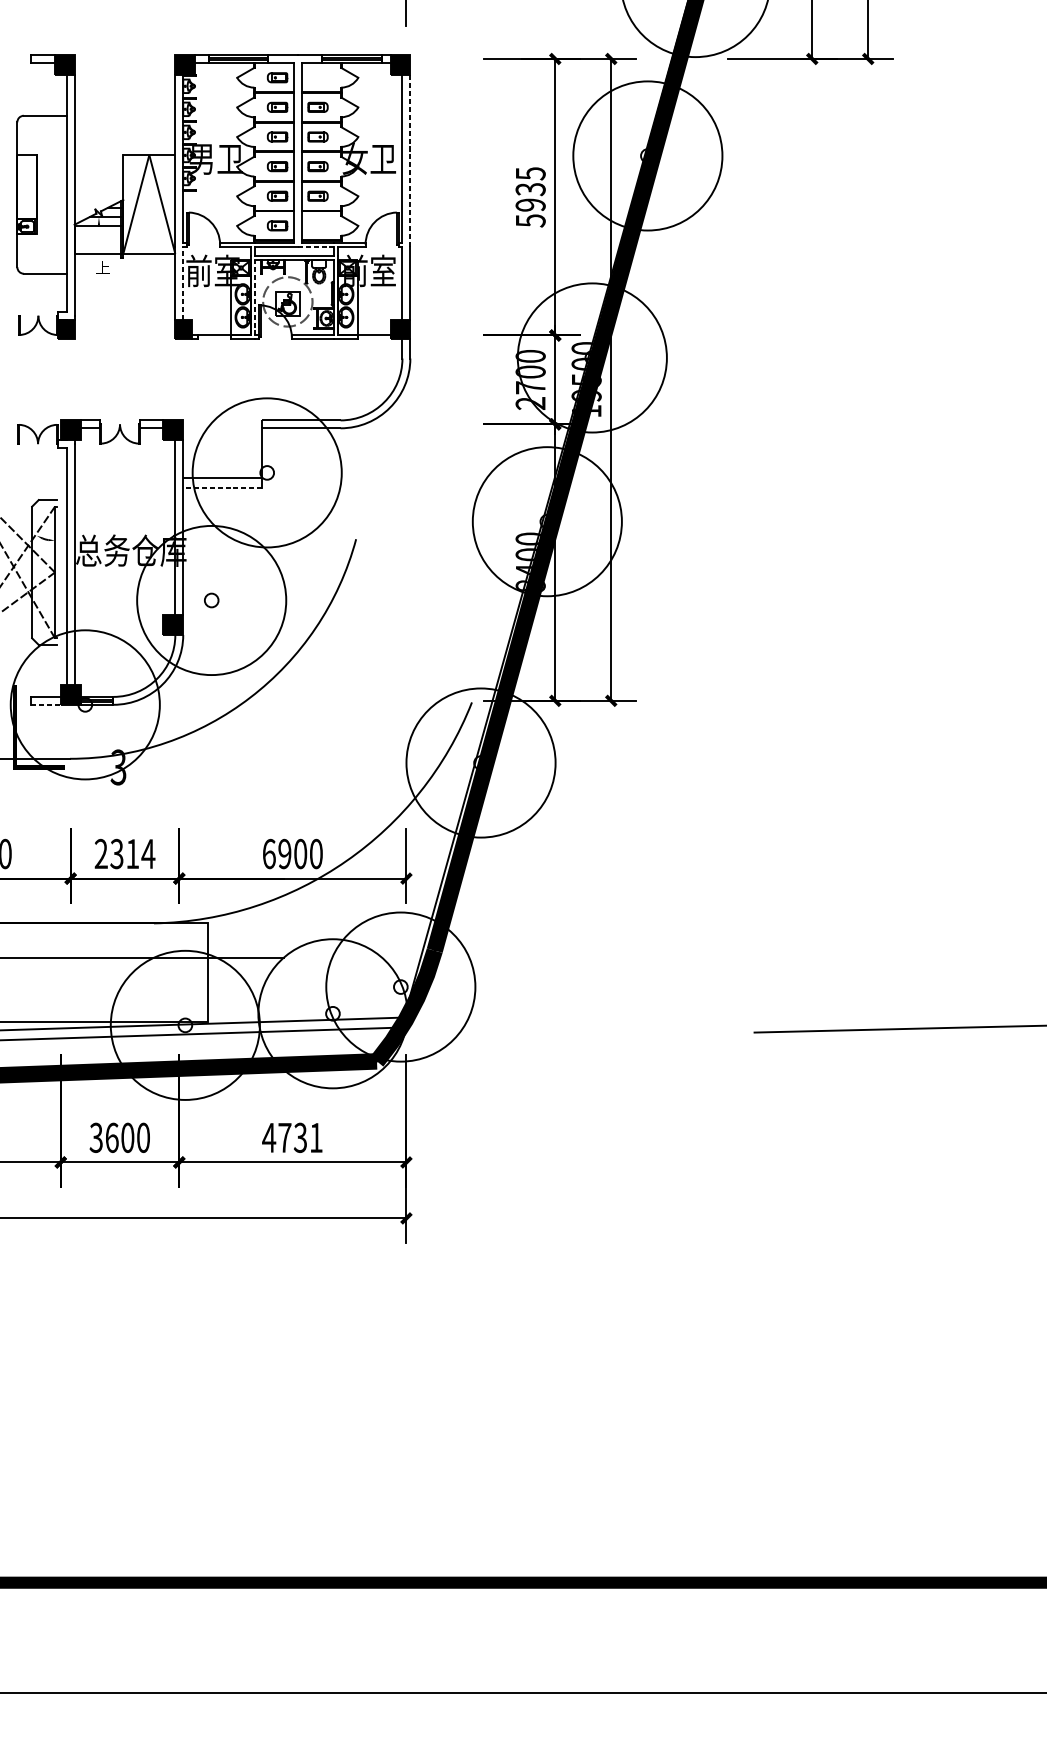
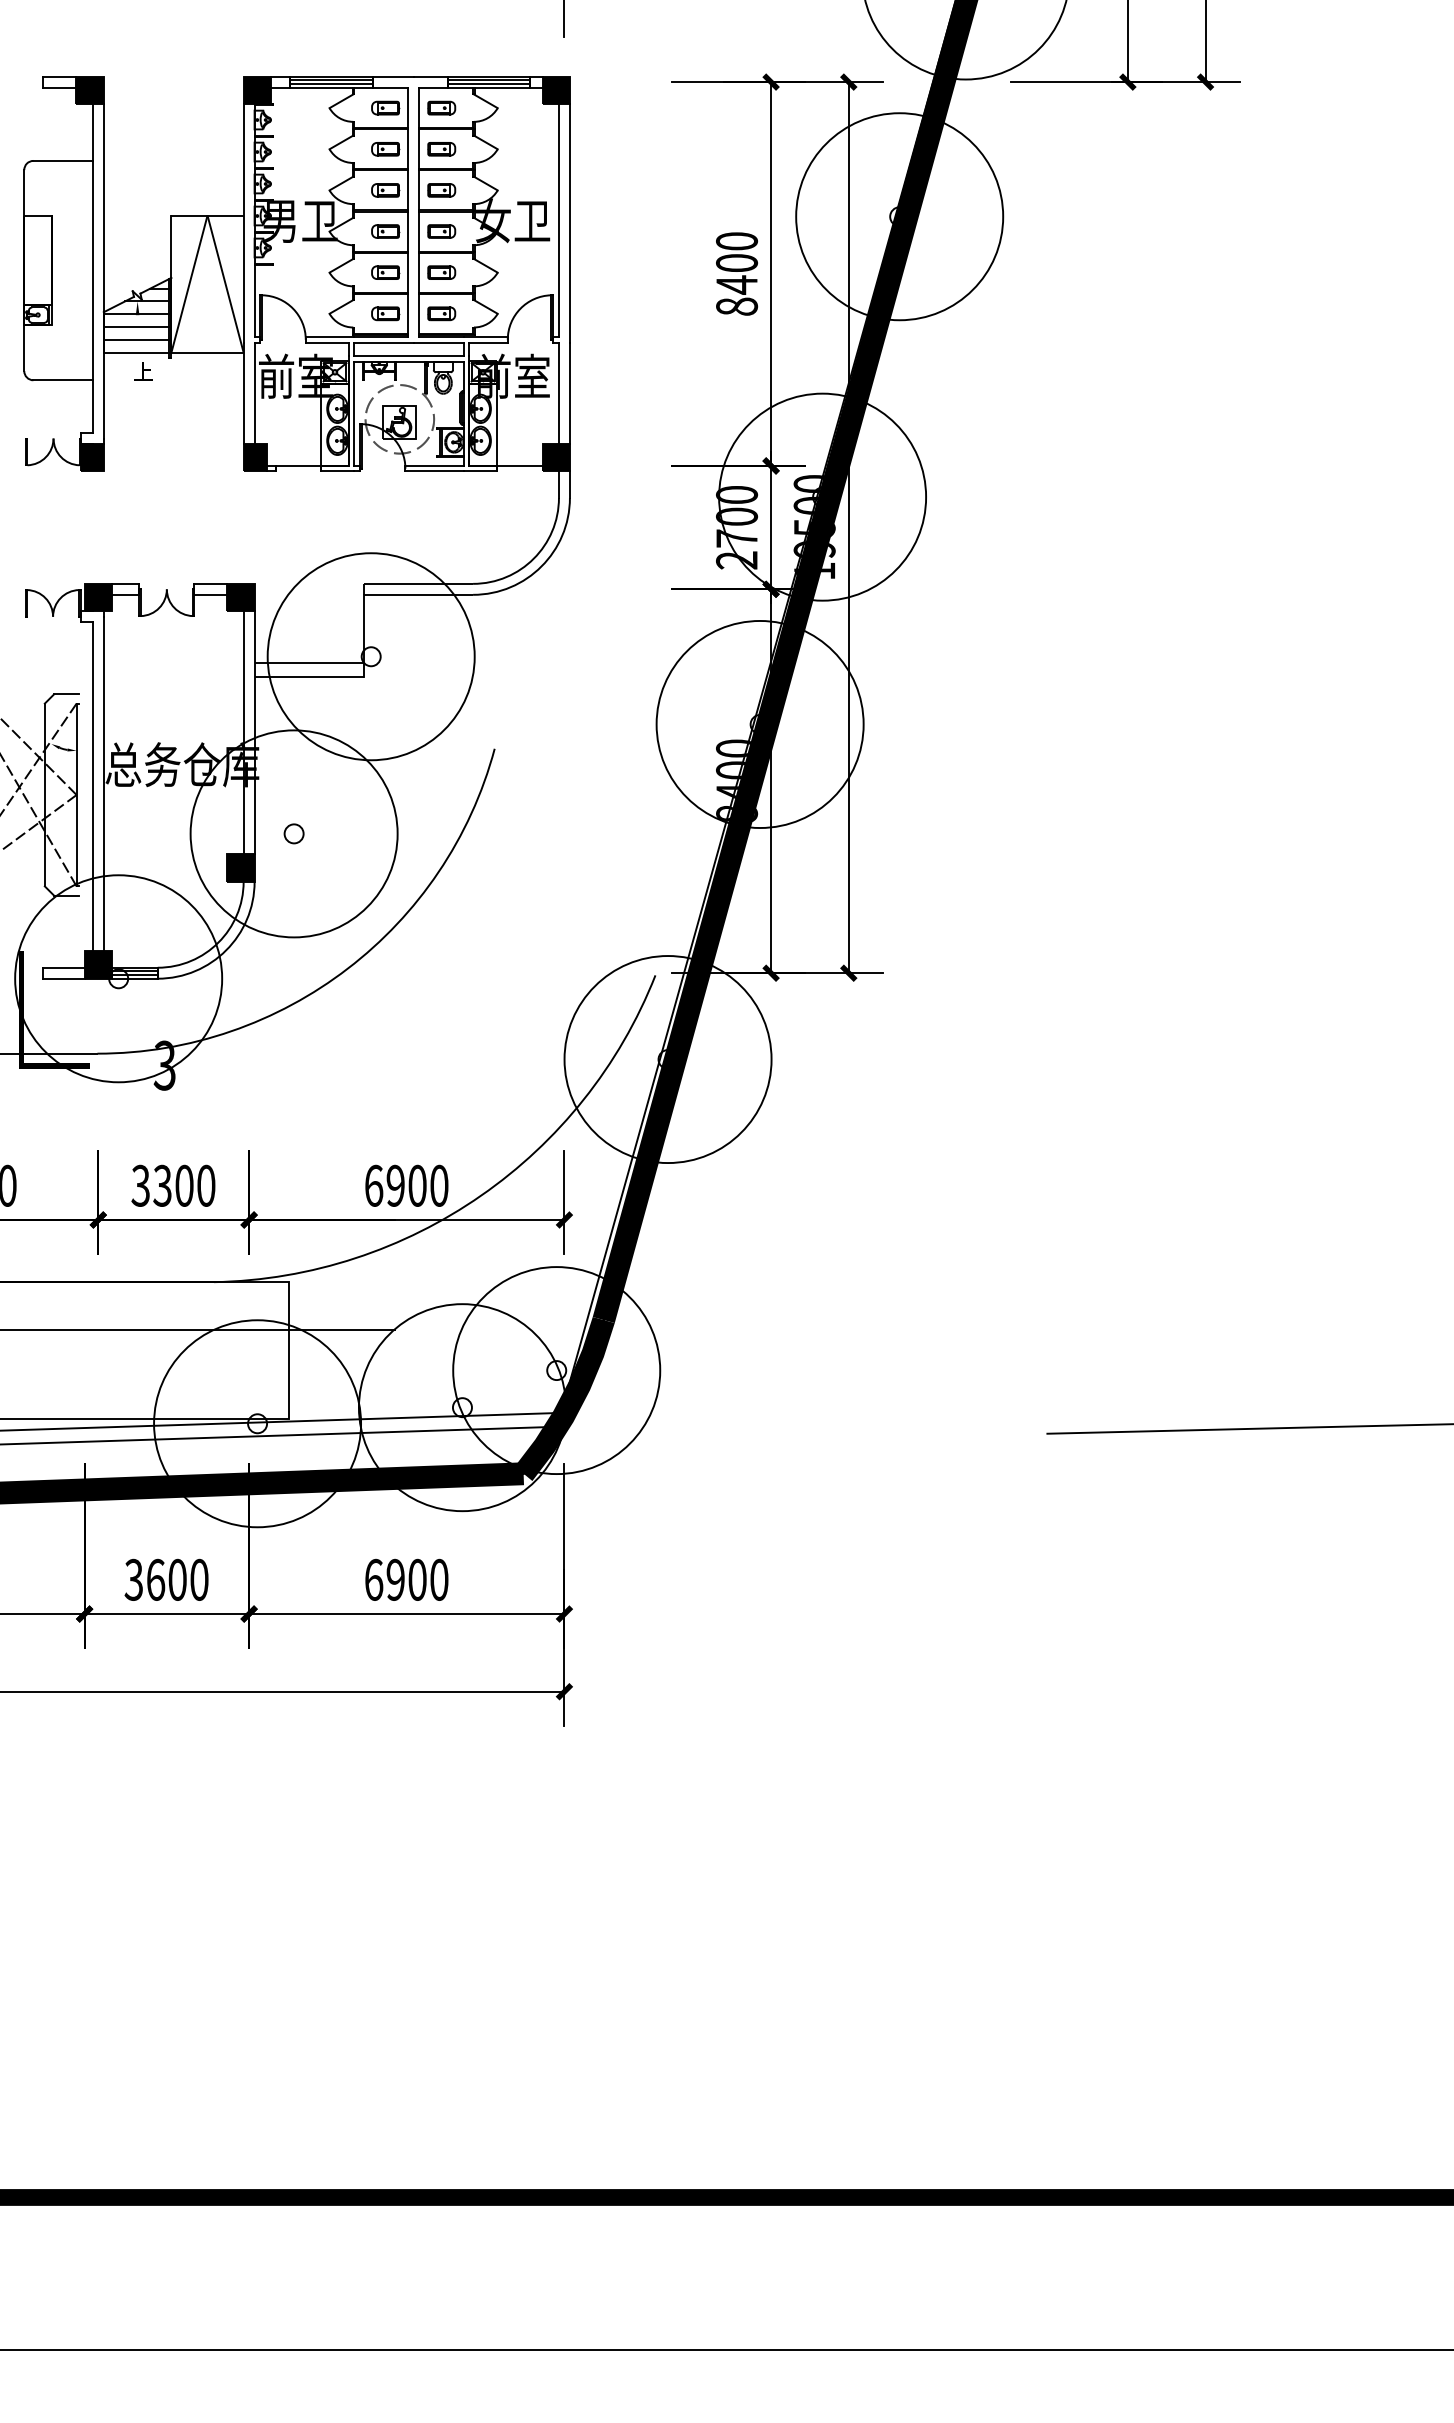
part: (317, 77) -> (441, 107), added
line: (410, 160) -> (569, 222), dashed -> solid
text: (531, 197) -> (737, 274), 5935 -> 8400
part: (317, 225) -> (441, 313), added
line: (97, 235) -> (135, 327), added
line: (97, 244) -> (135, 339), added
line: (316, 246) -> (439, 342), dashed -> solid
line: (183, 283) -> (254, 393), dashed -> solid
line: (255, 297) -> (354, 413), dashed -> solid
line: (222, 487) -> (309, 677), dashed -> solid
line: (46, 704) -> (64, 978), dashed -> solid
text: (124, 853) -> (173, 1185), 2314 -> 3300
text: (292, 1137) -> (406, 1579), 4731 -> 6900

